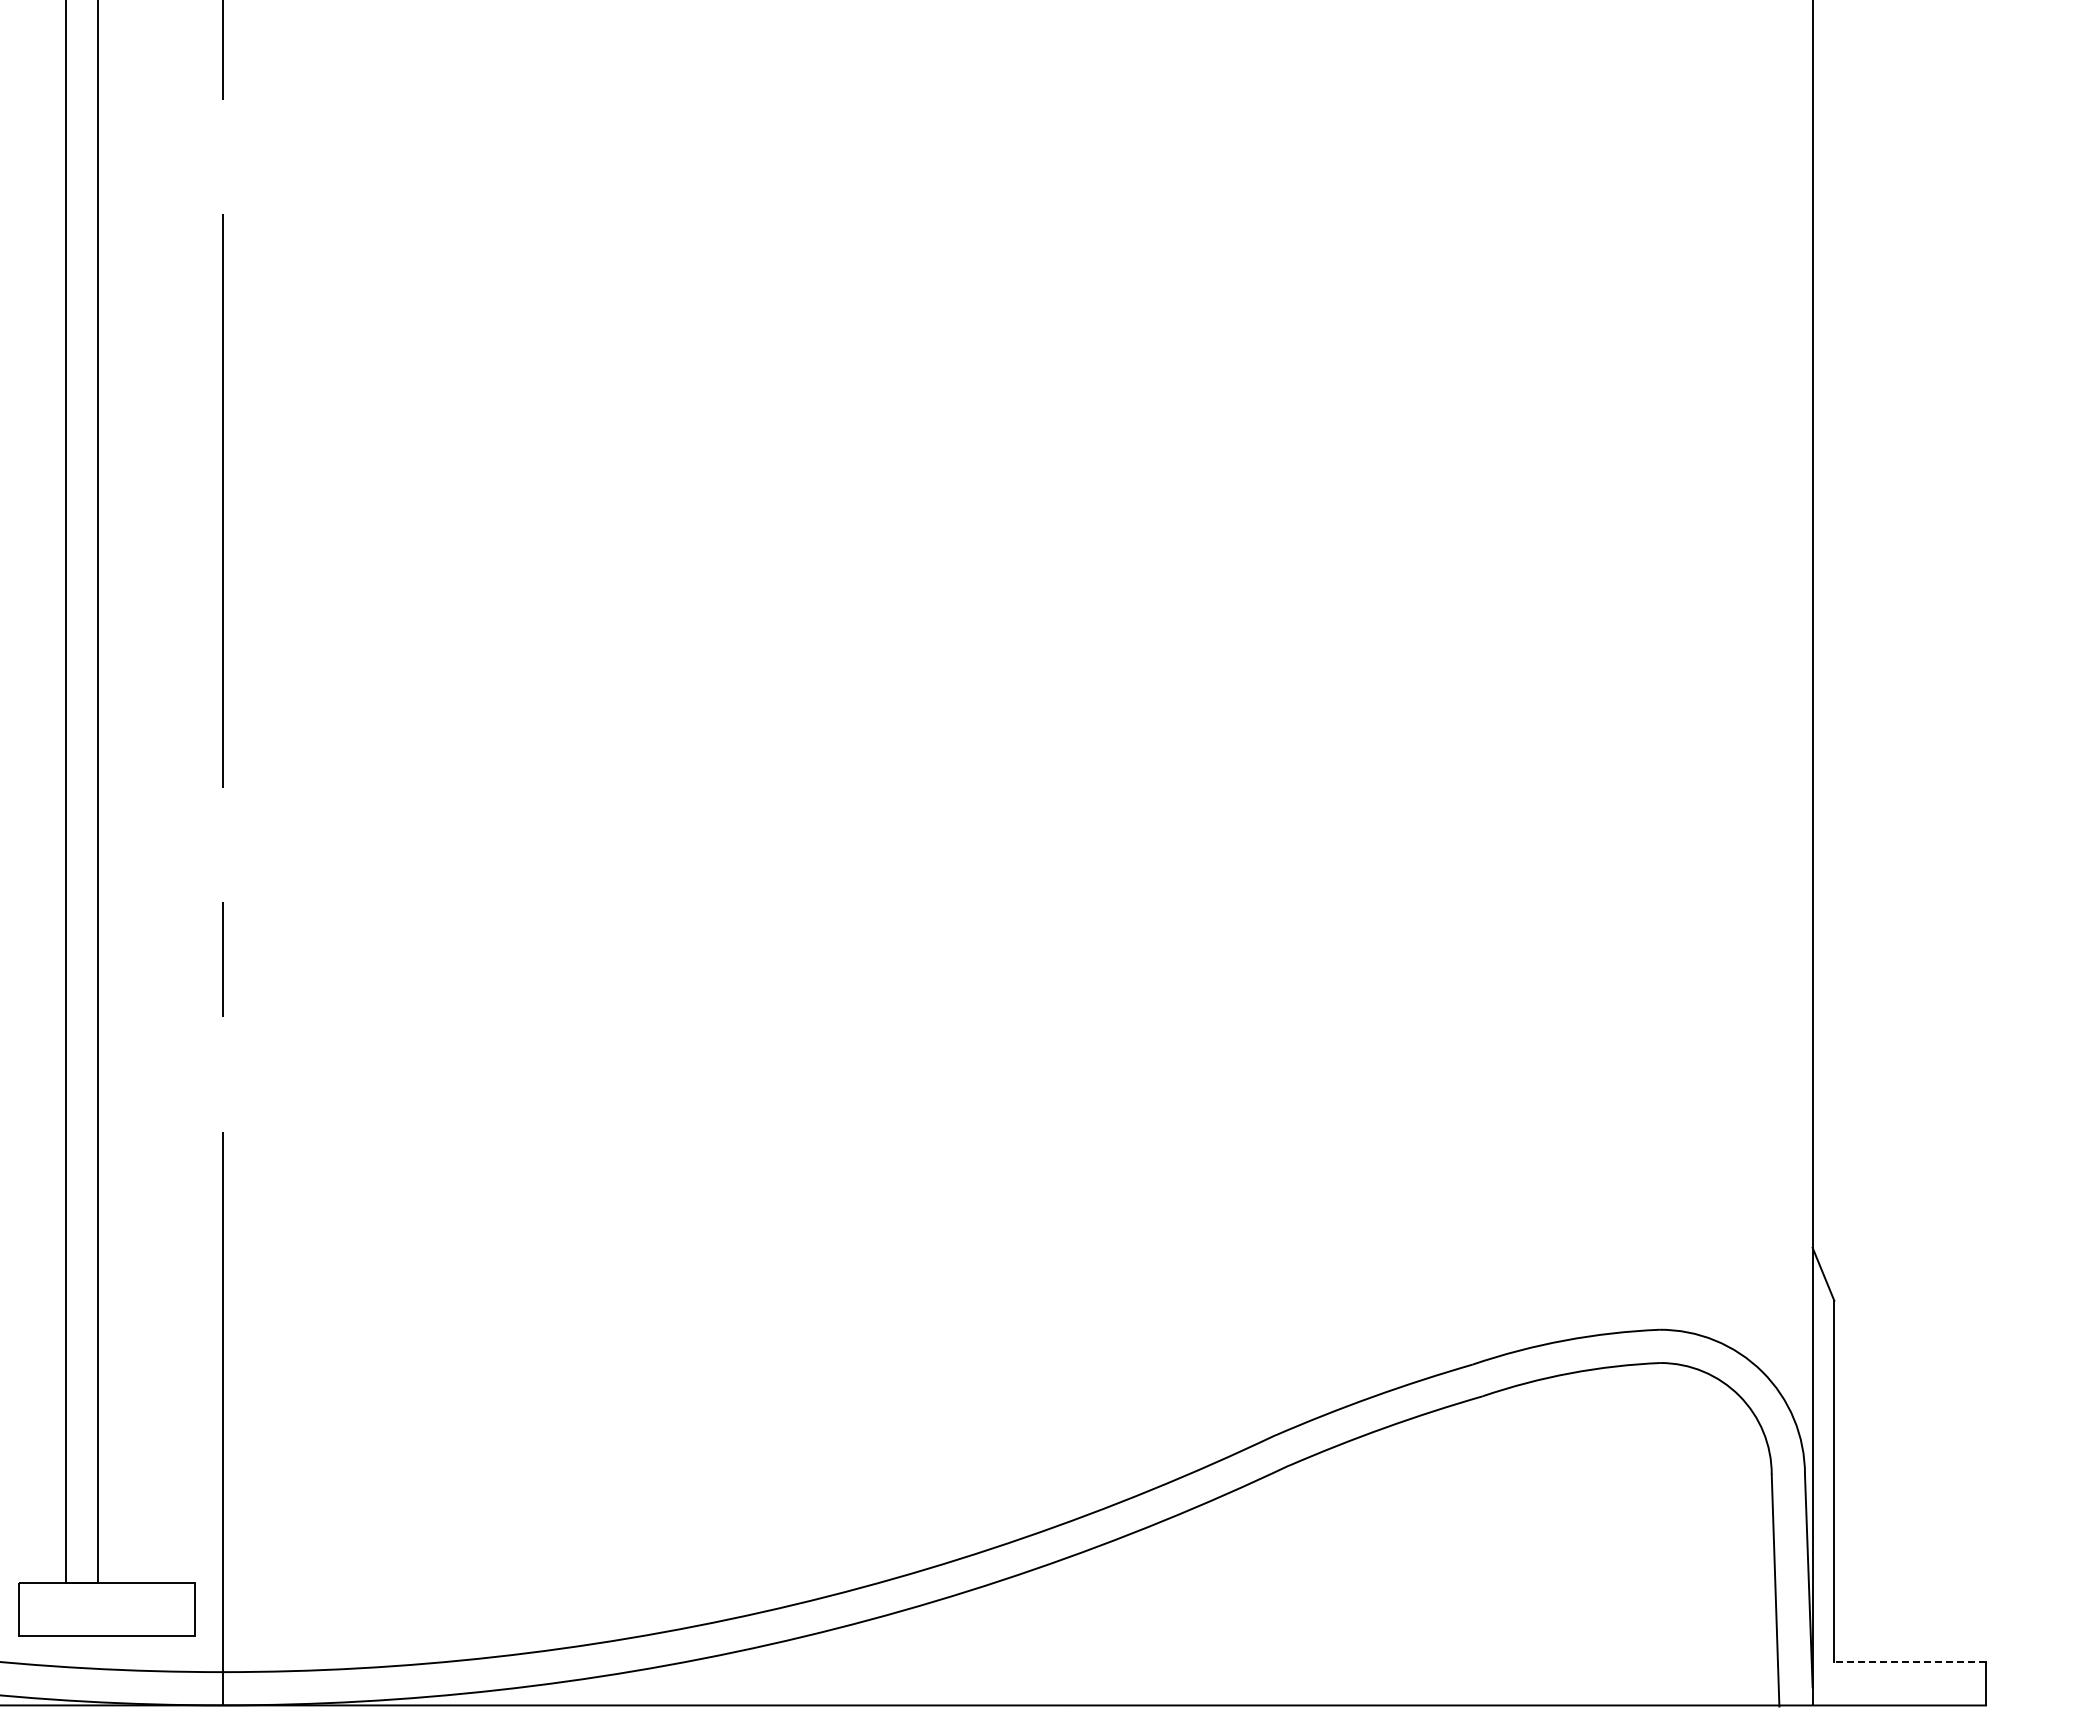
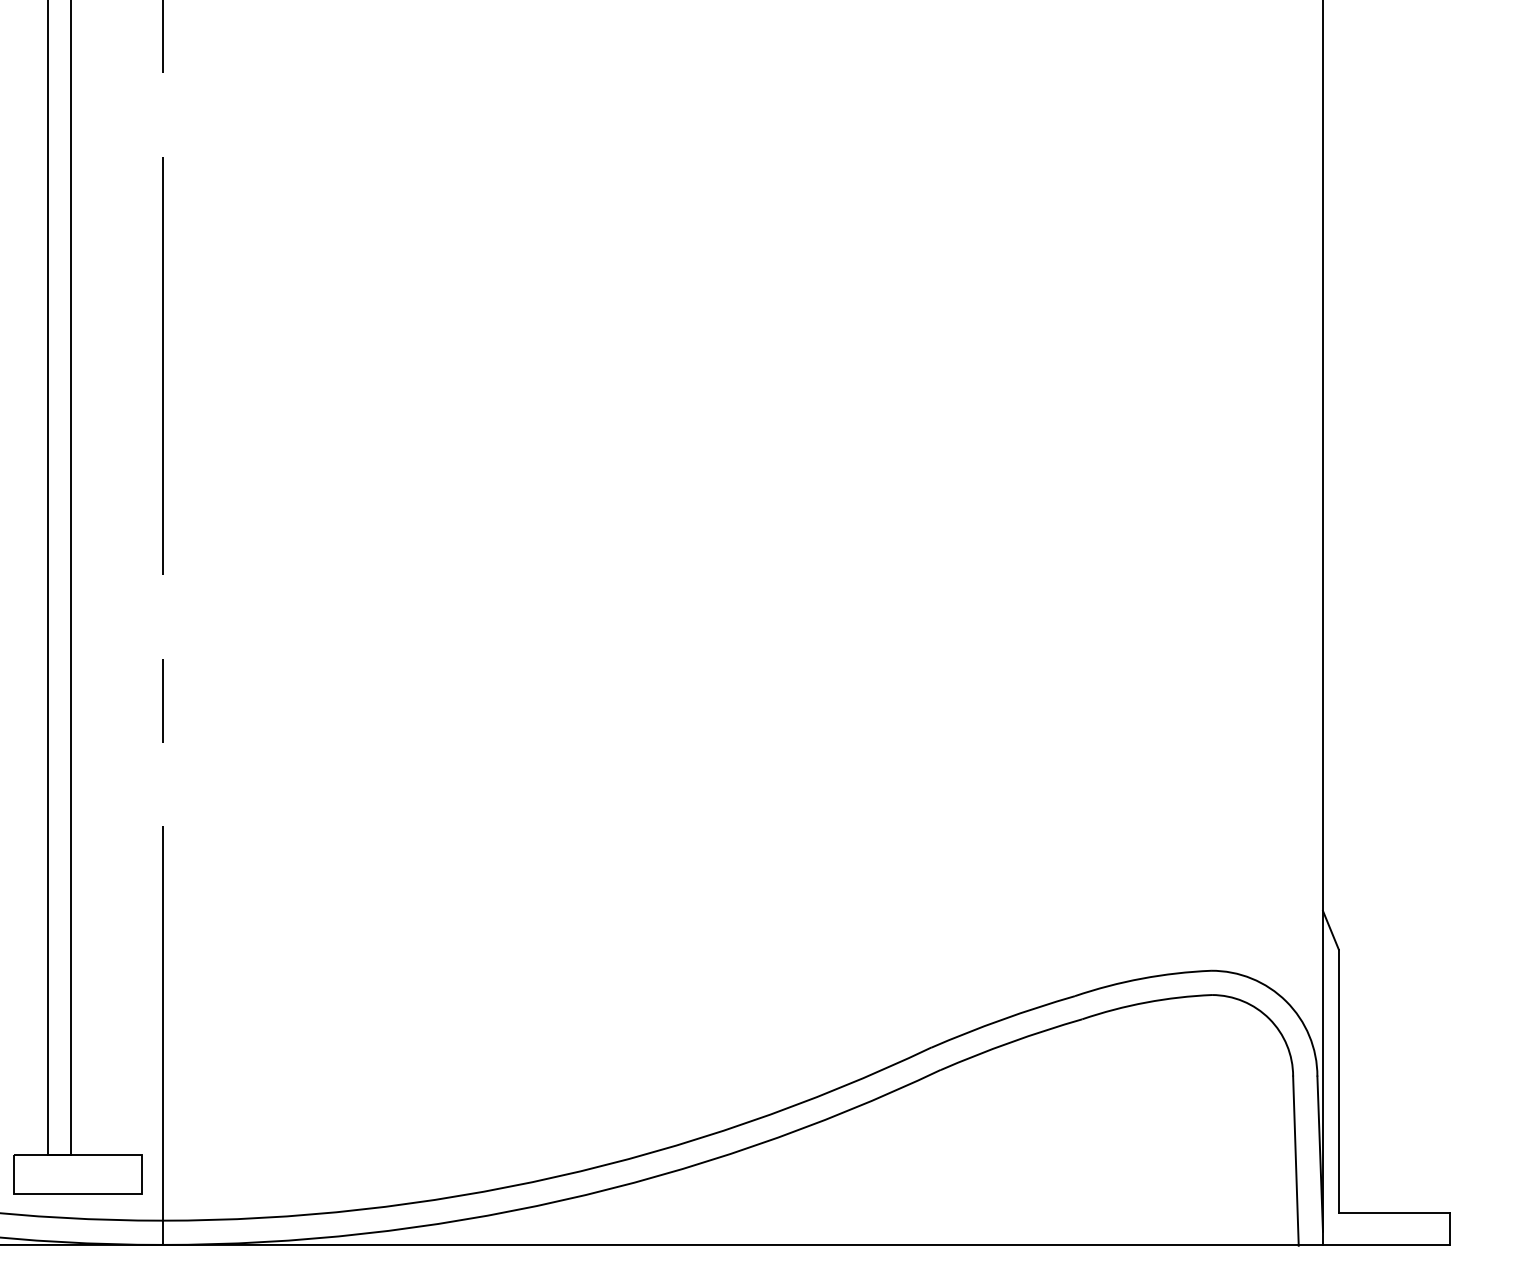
line: (1910, 1662) -> (1394, 1213), dashed -> solid

